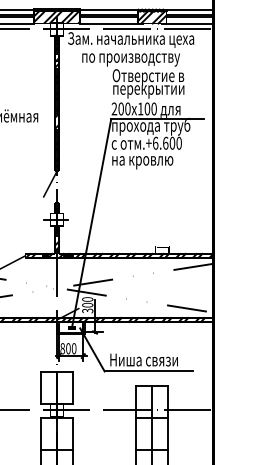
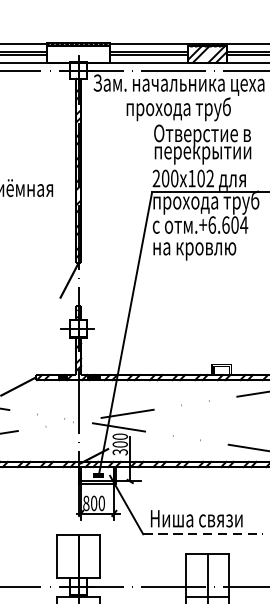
hatch: (56, 17) -> (77, 54), removed
text: (130, 57) -> (178, 108), по производству -> прохода труб
text: (153, 108) -> (209, 177), 100 -> 102
text: (179, 142) -> (244, 223), .+6.600 -> .+6.604
line: (149, 371) -> (203, 534), solid -> dashed

